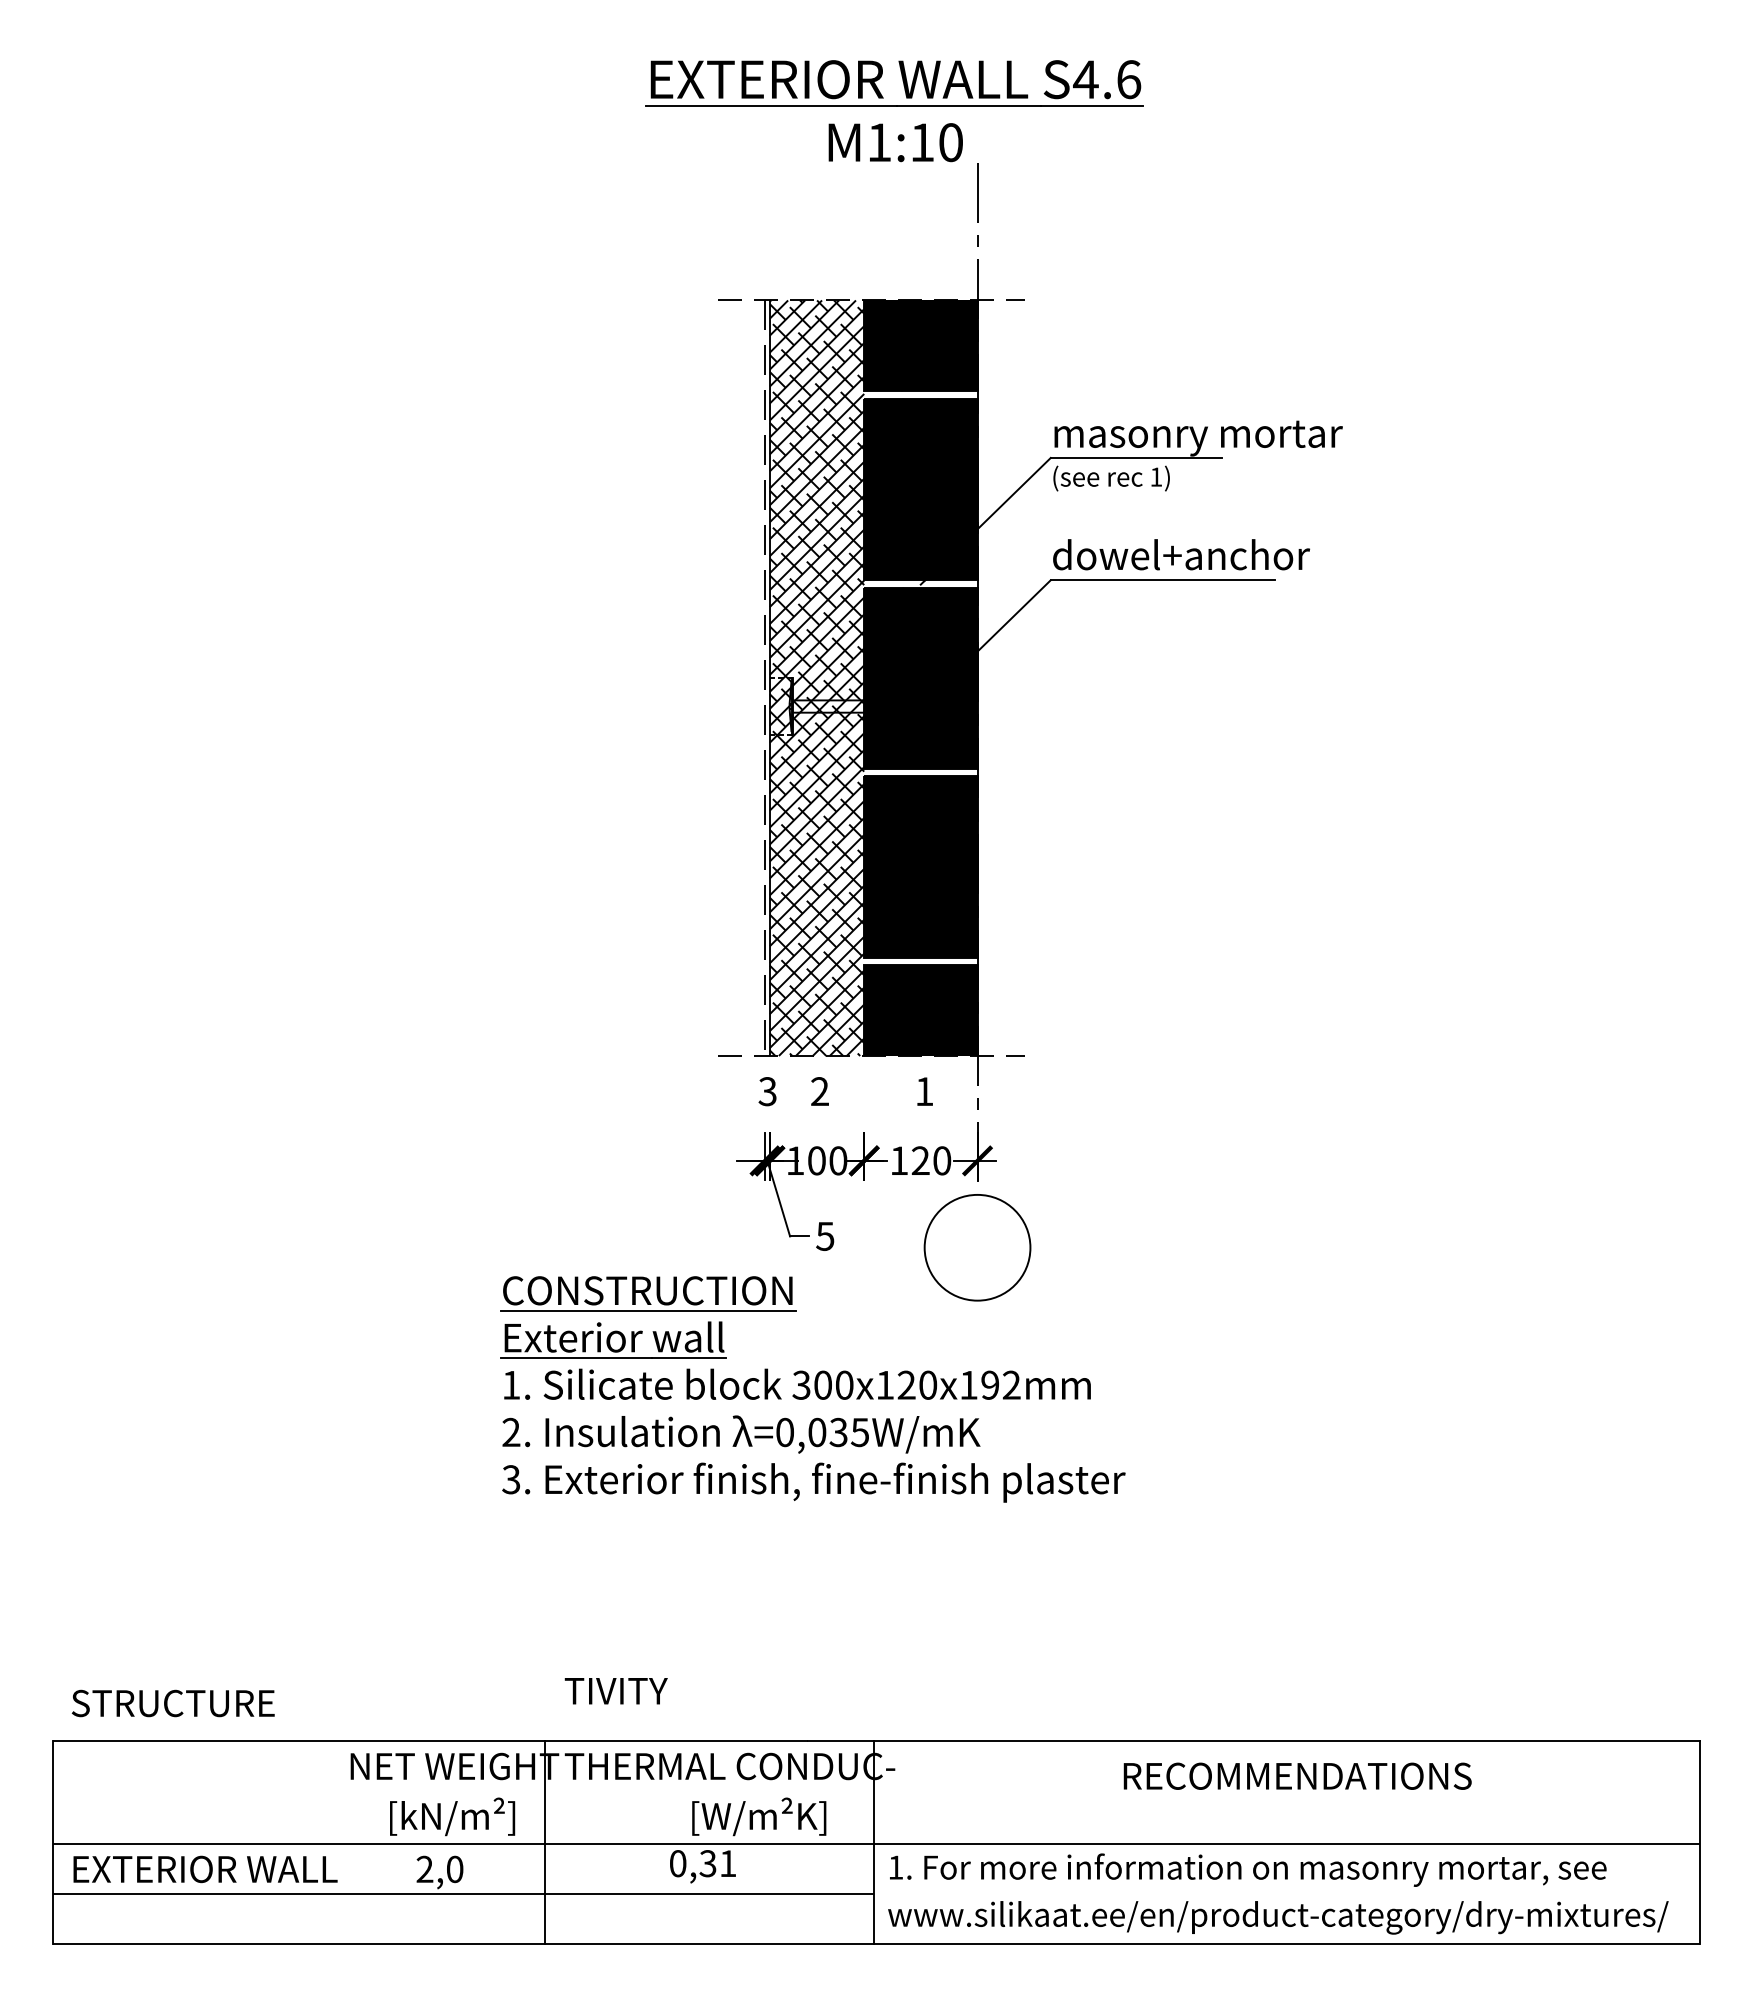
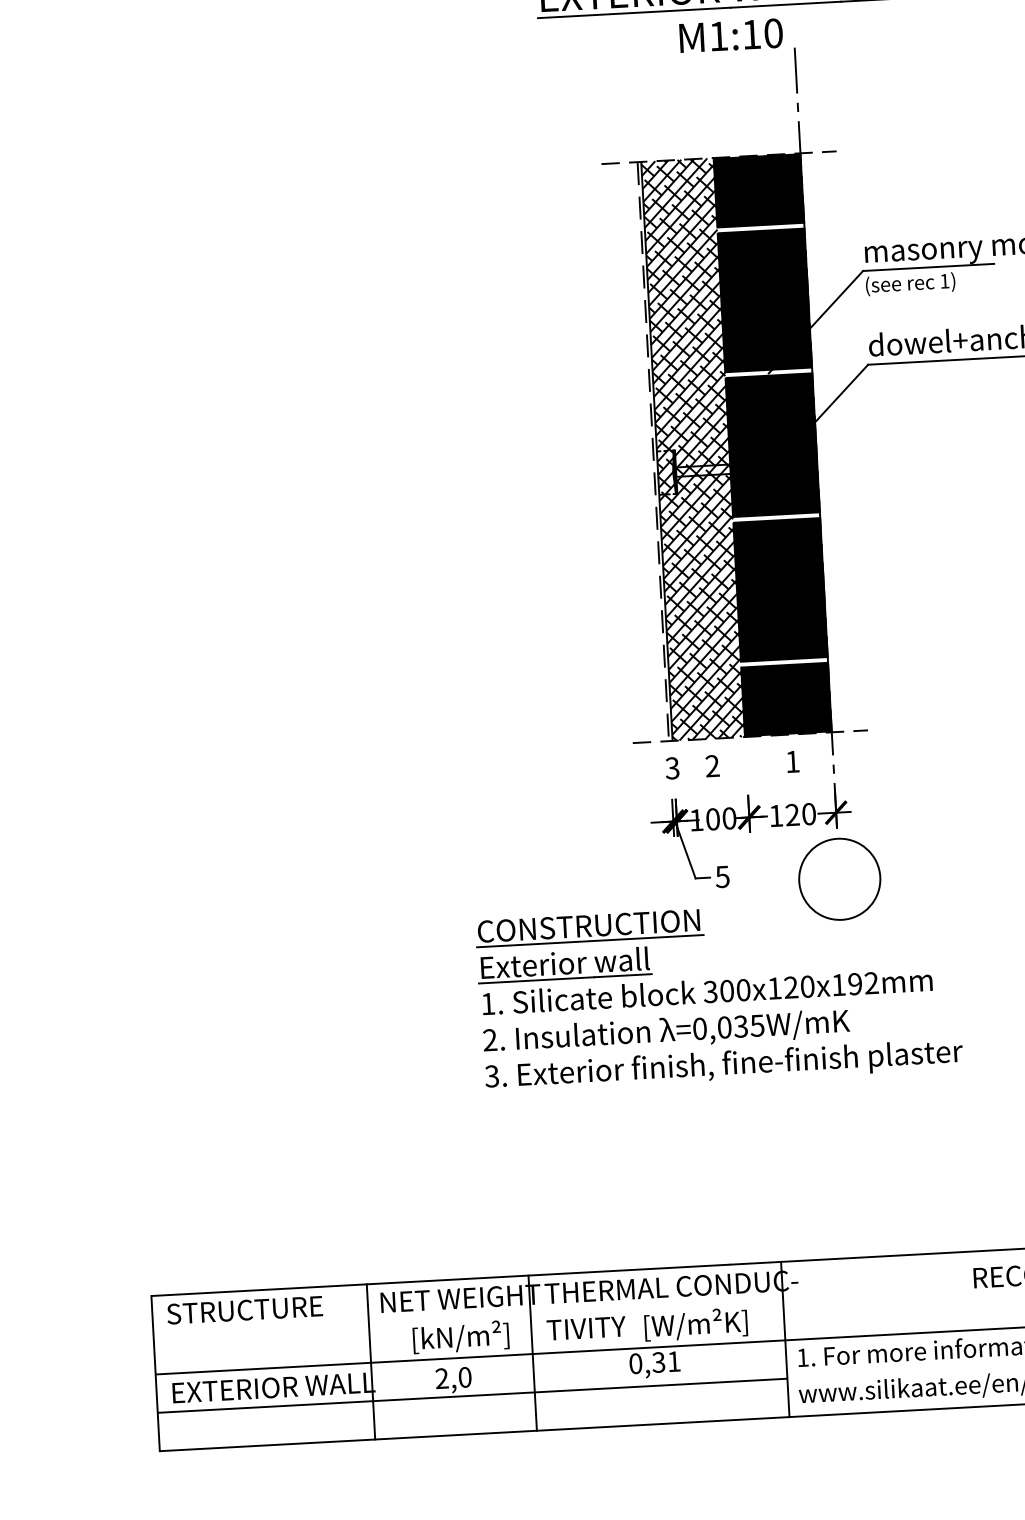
text: (615, 1691) -> (585, 1328), moved
text: (172, 1703) -> (244, 1310), moved
line: (333, 1842) -> (370, 1361), added

